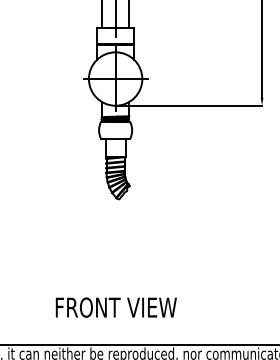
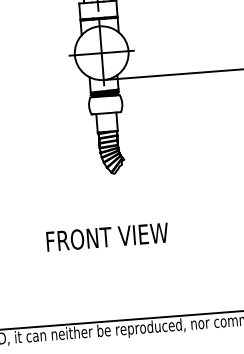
text: (115, 307) -> (106, 237), moved

